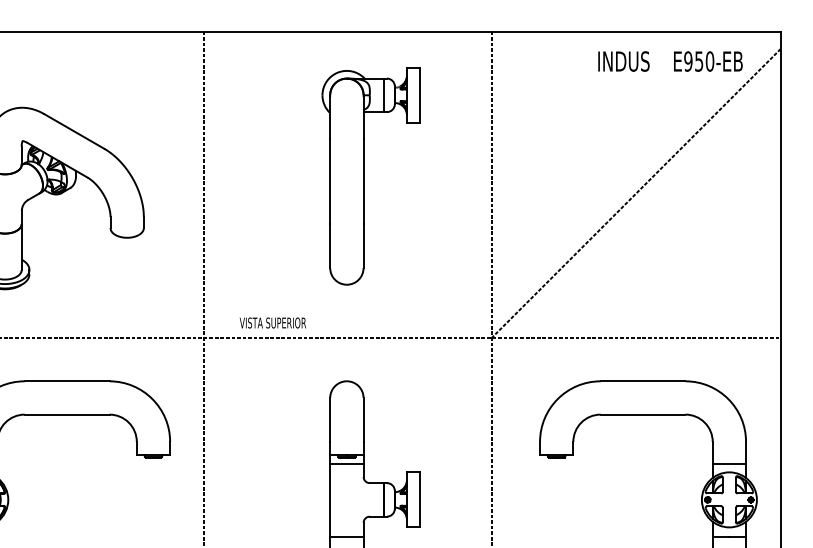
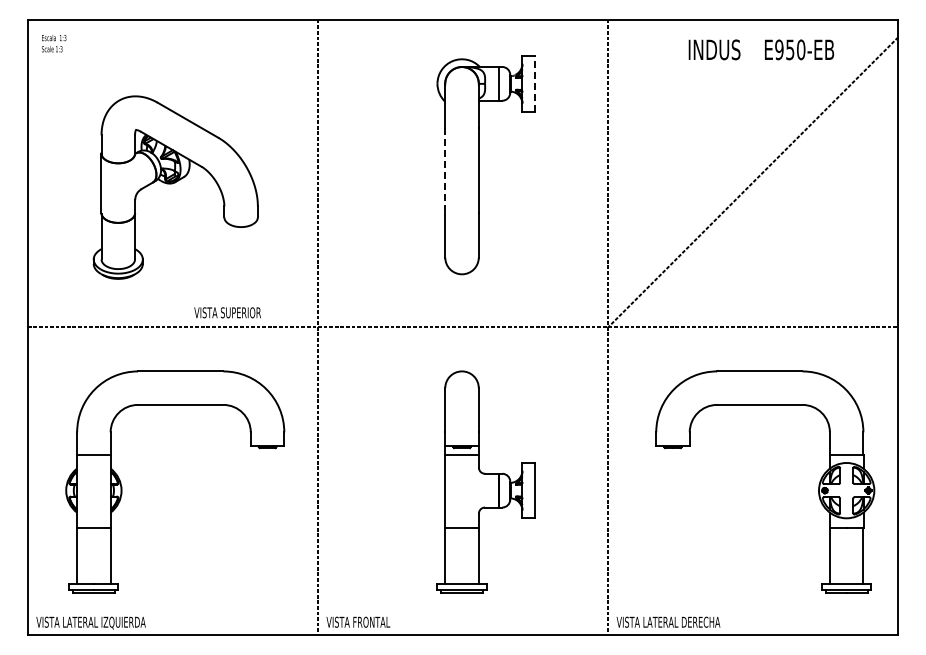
text: (670, 61) -> (761, 49), moved
line: (419, 94) -> (535, 83), solid -> dashed
line: (330, 181) -> (445, 170), solid -> dashed
text: (272, 322) -> (227, 312), moved

